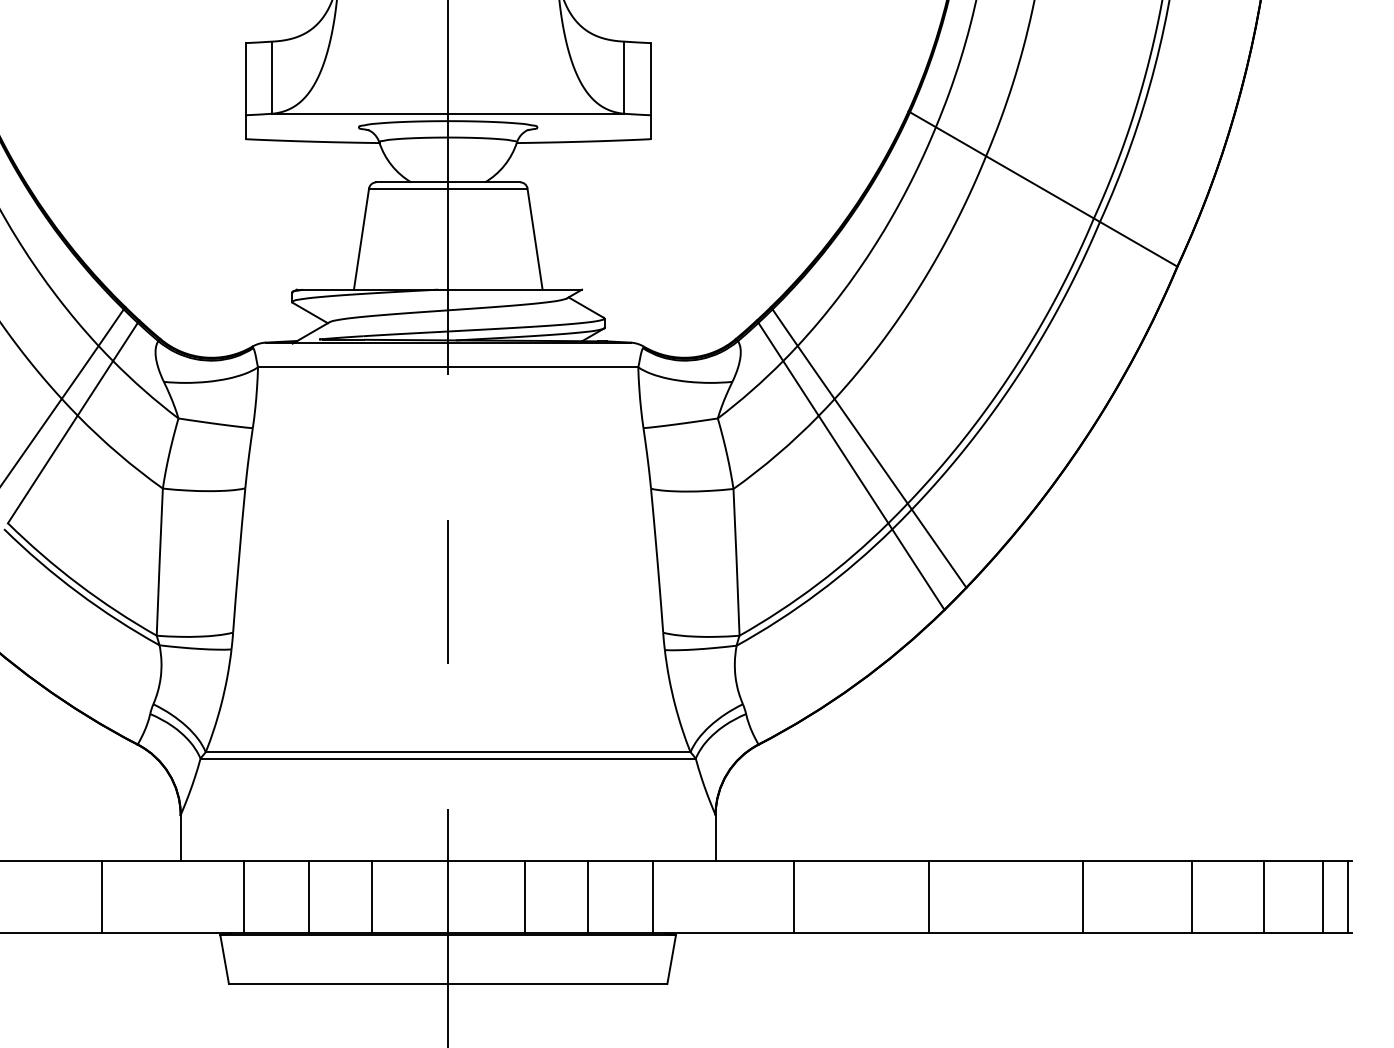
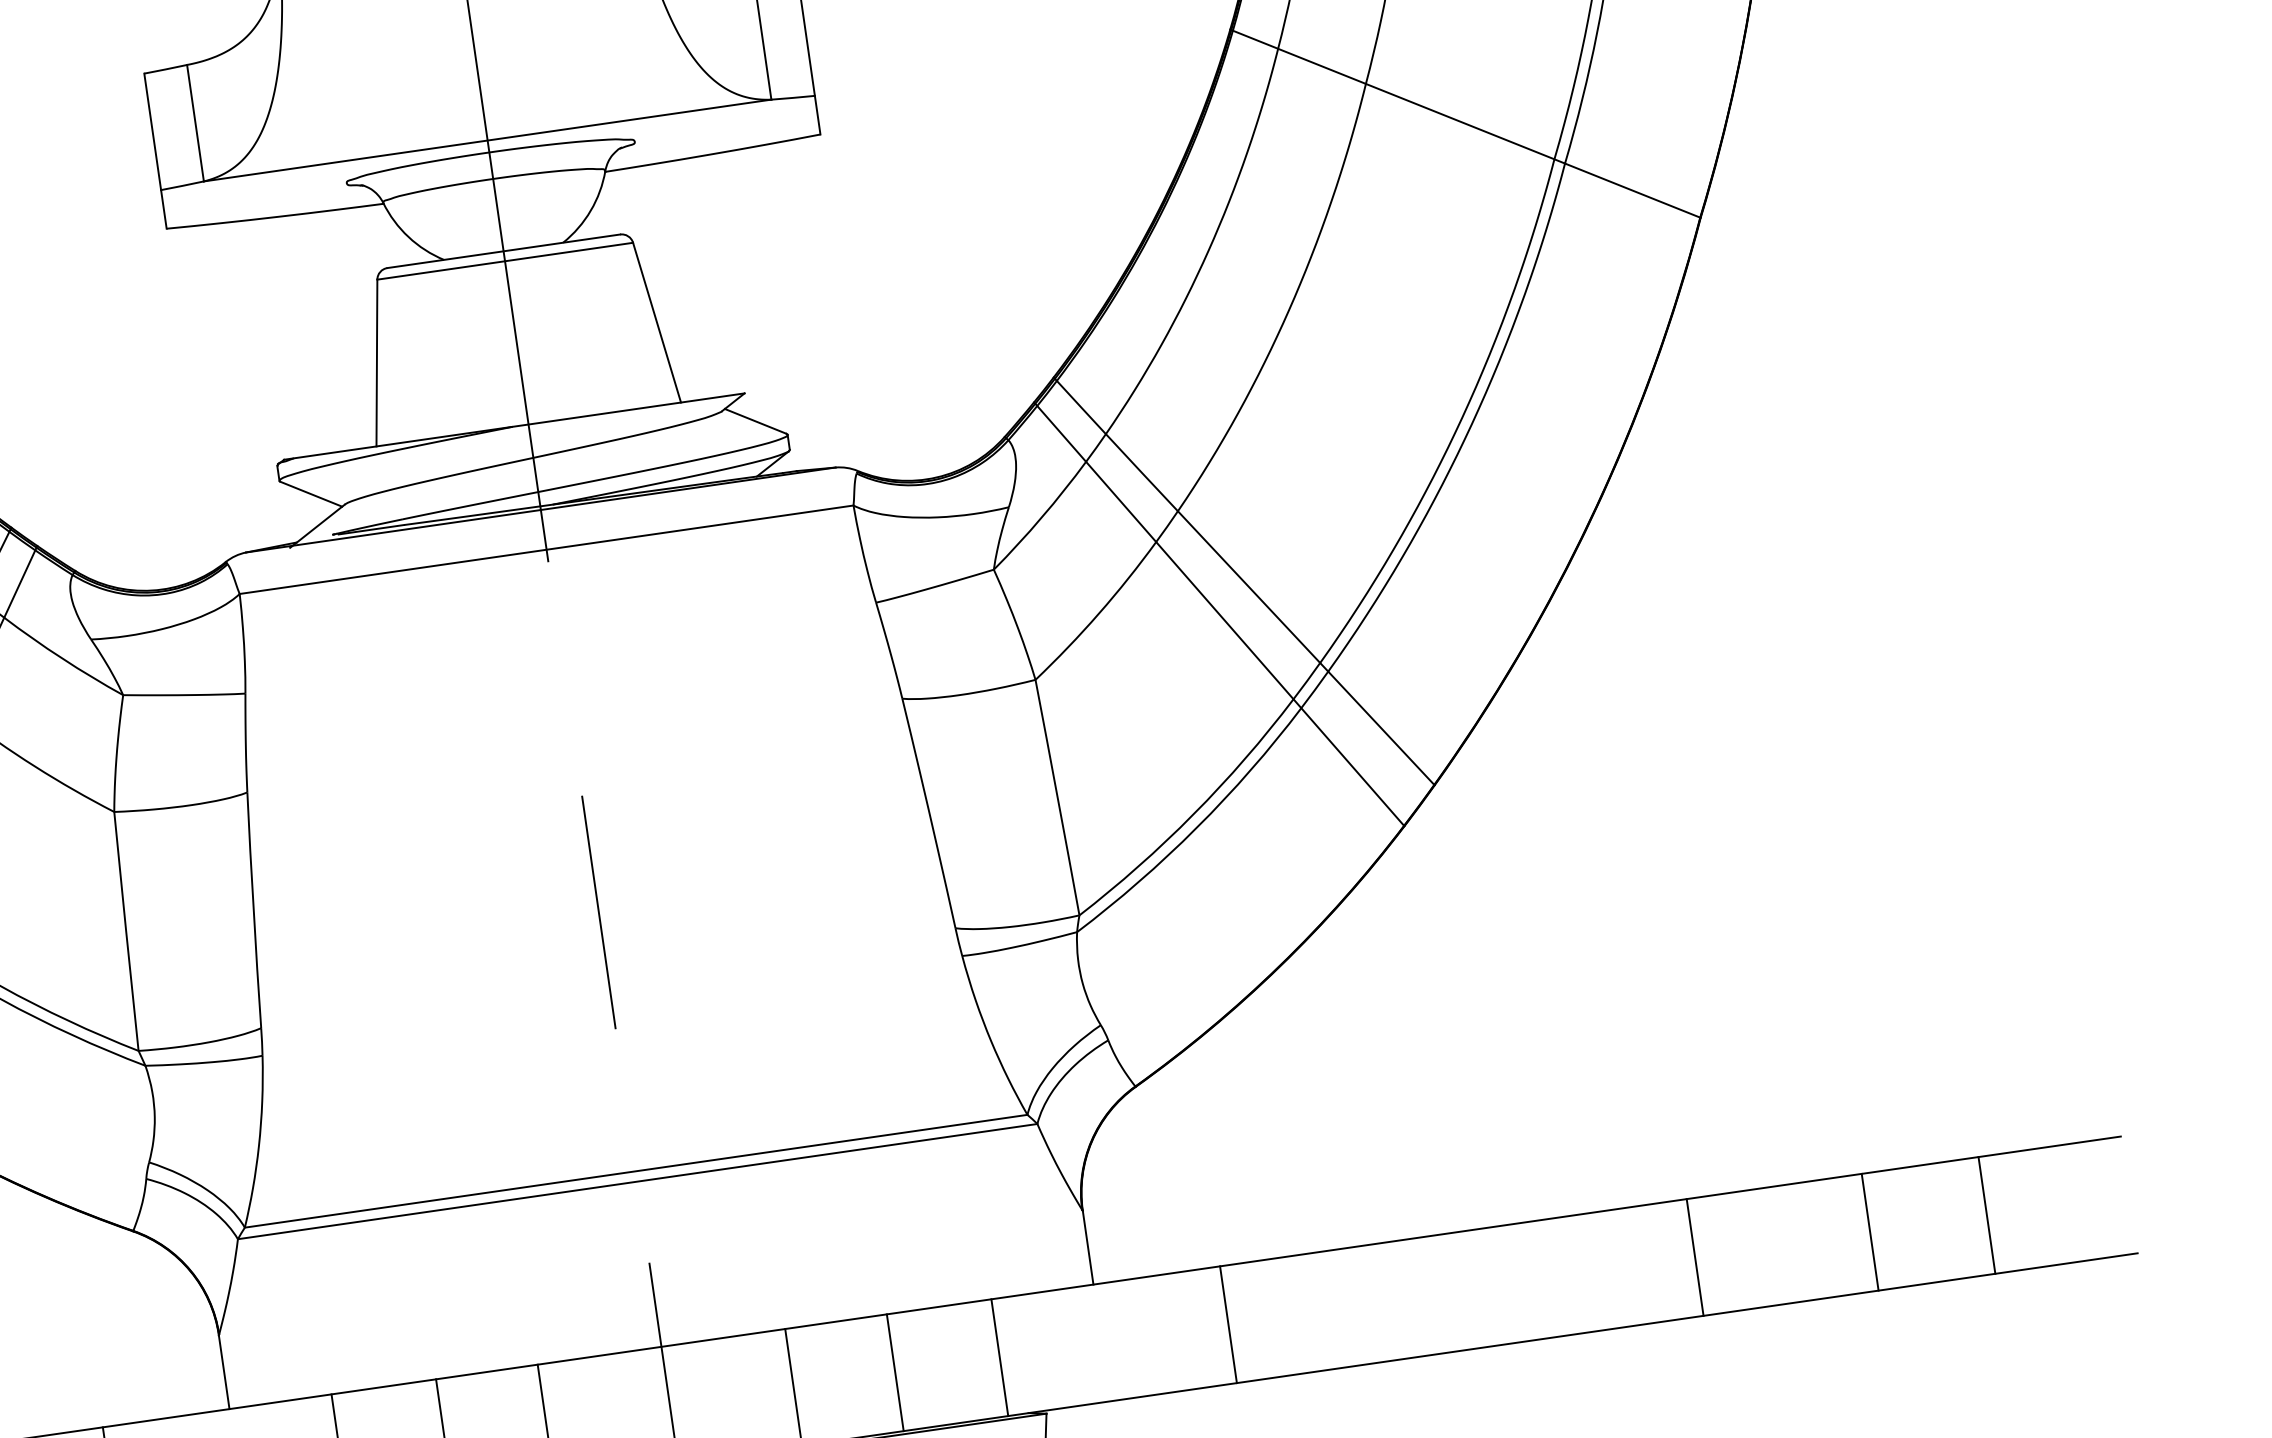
line: (929, 897) -> (1446, 1293), removed
line: (1322, 897) -> (2081, 1202), removed
line: (1348, 897) -> (2123, 1196), removed

